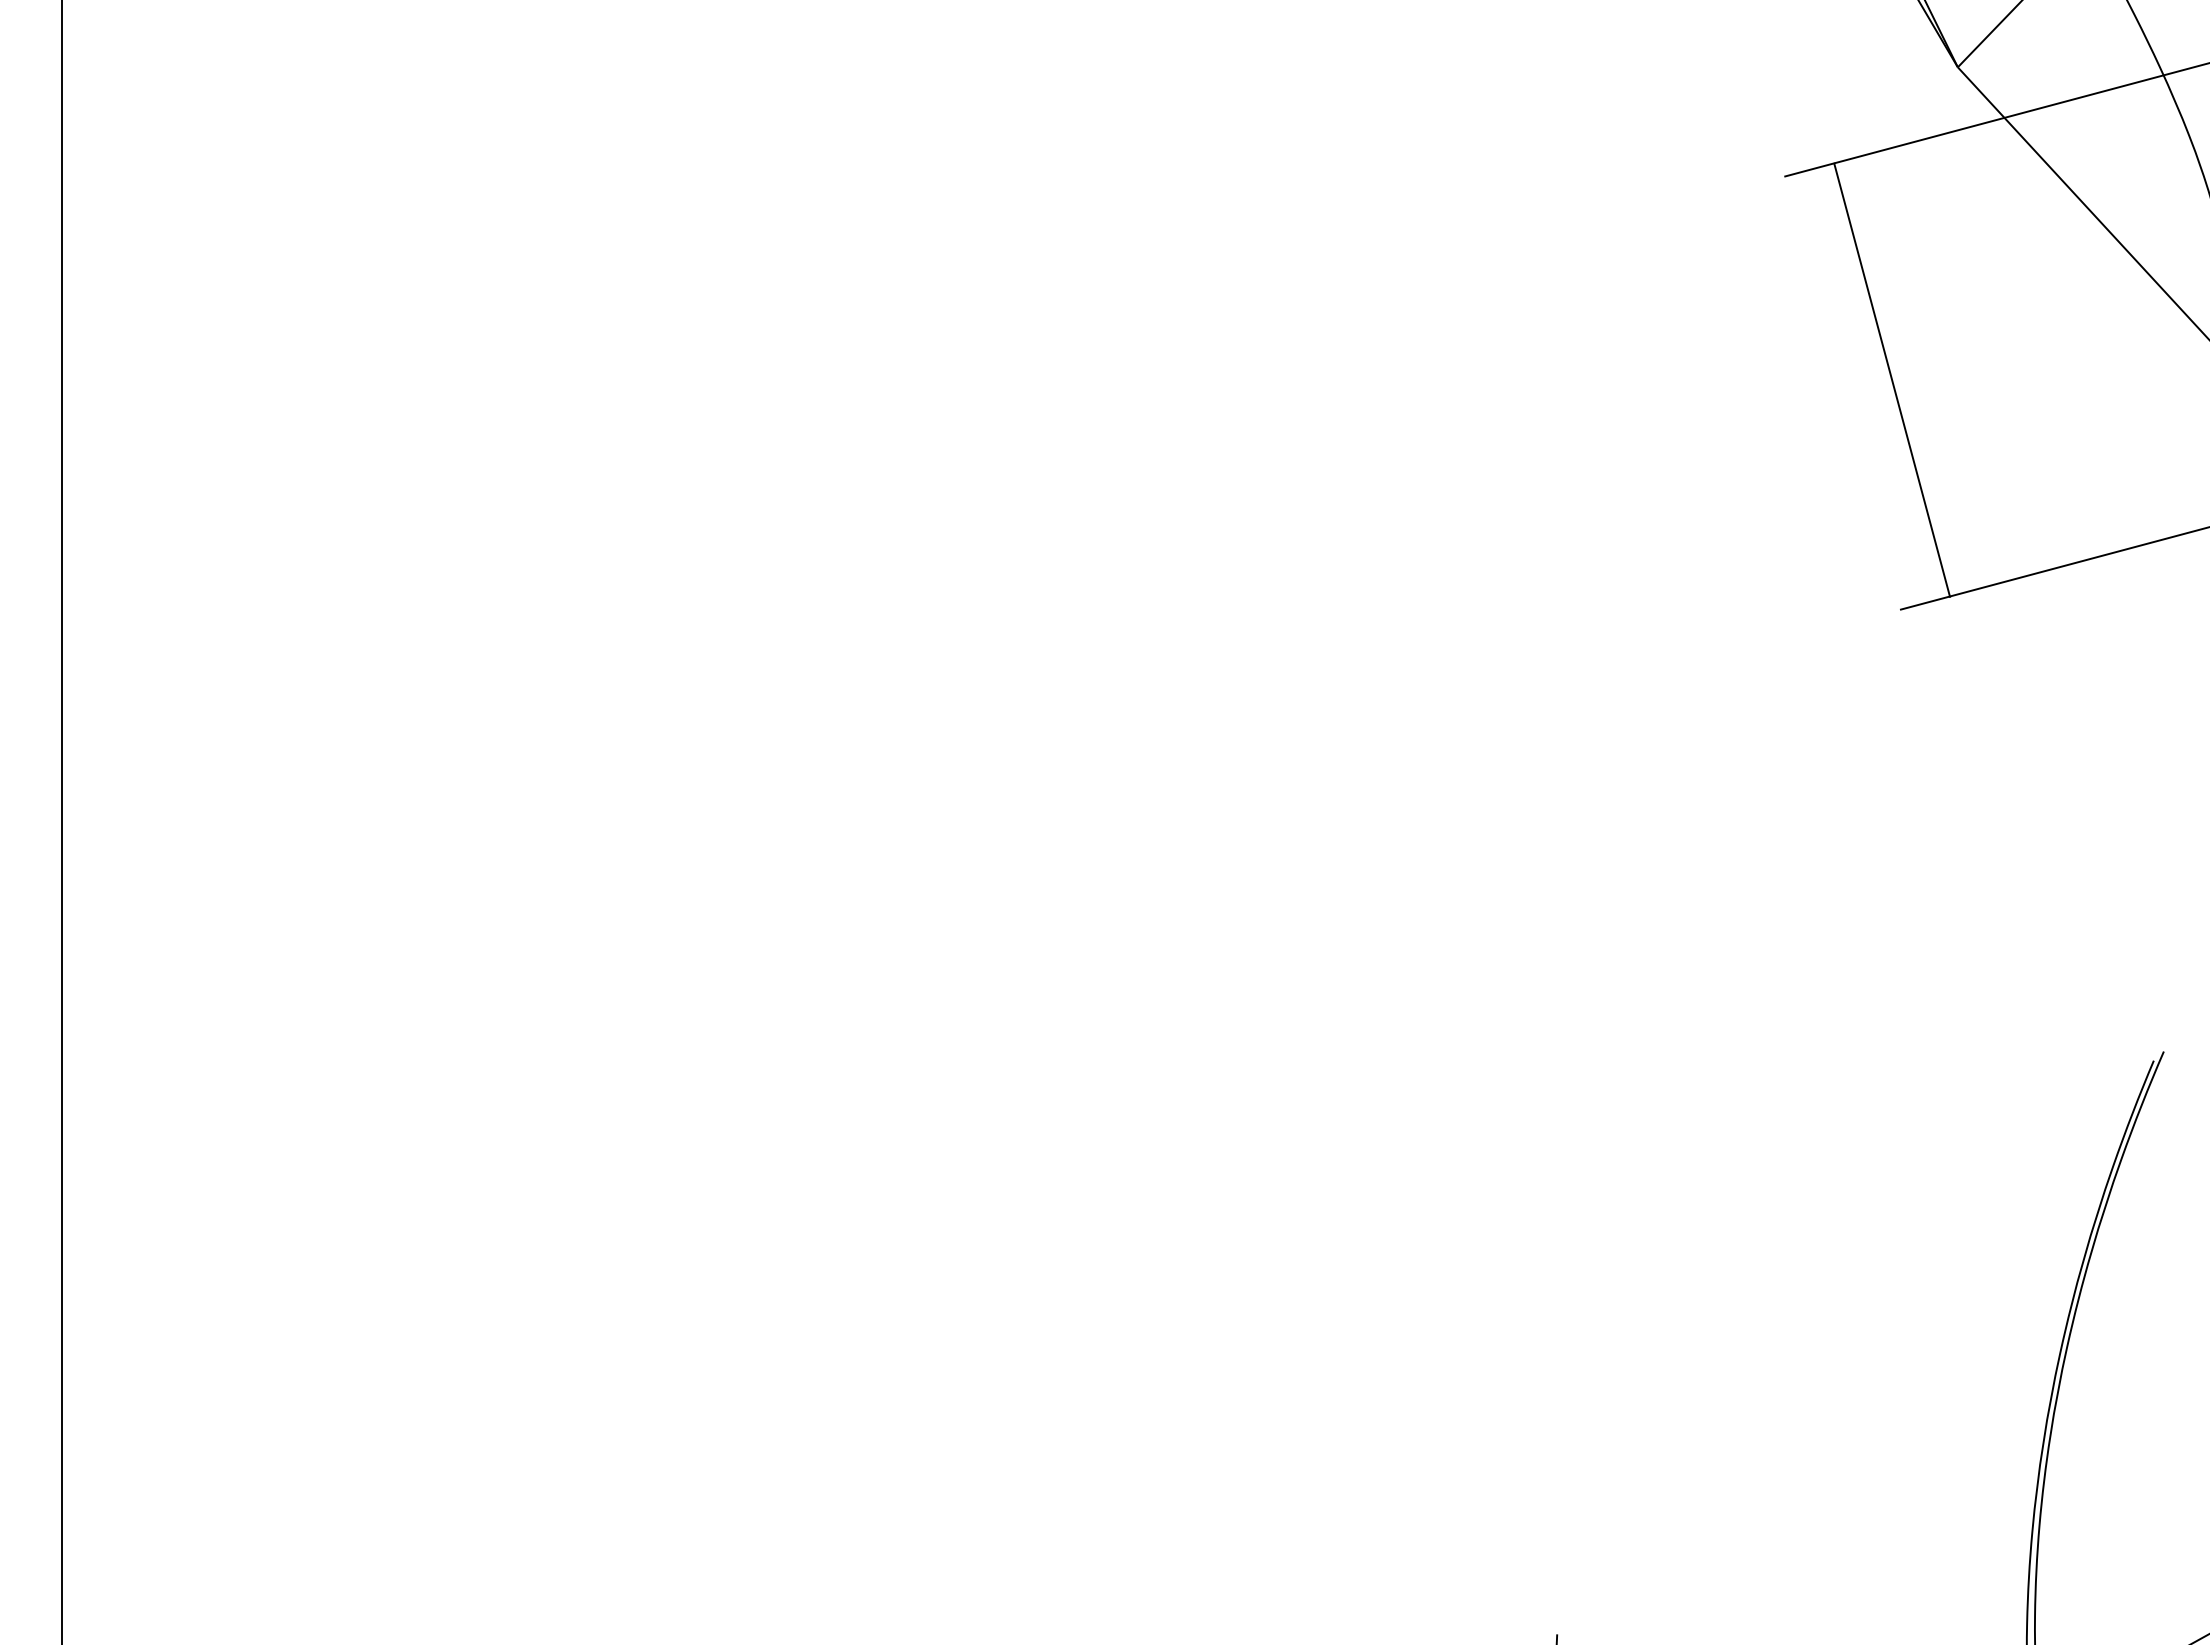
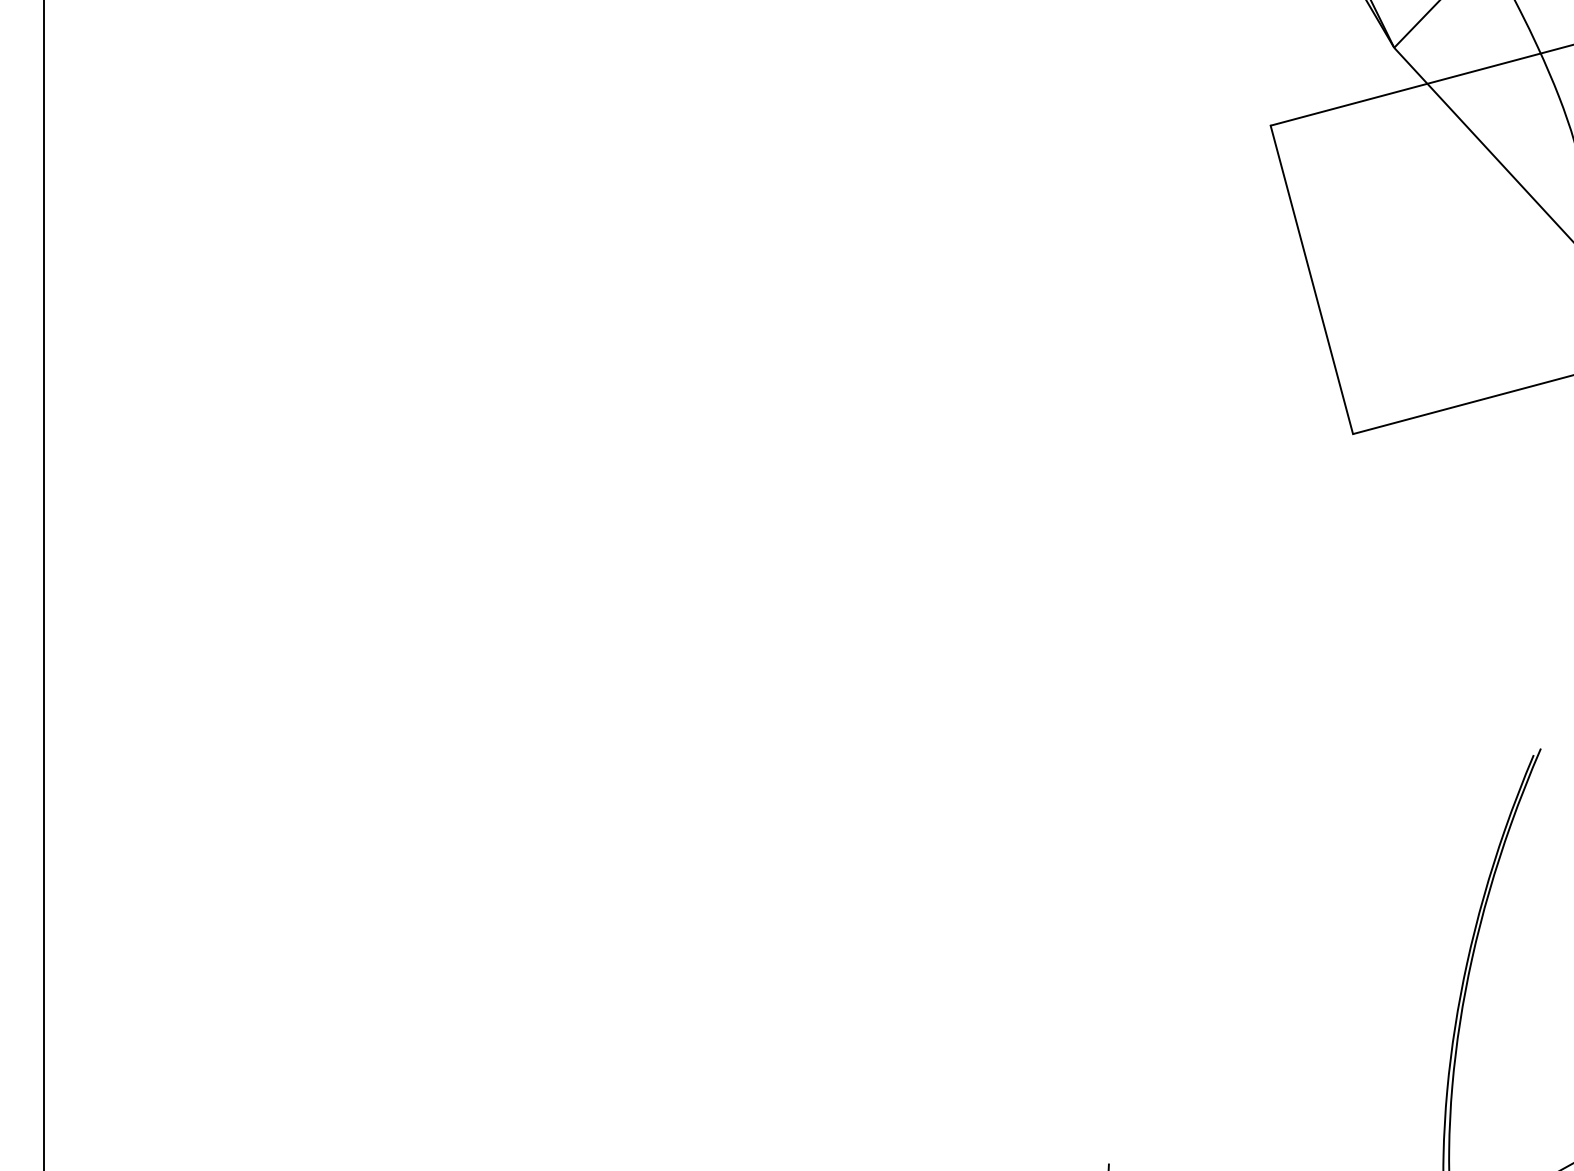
line: (1892, 379) -> (1312, 279), moved

